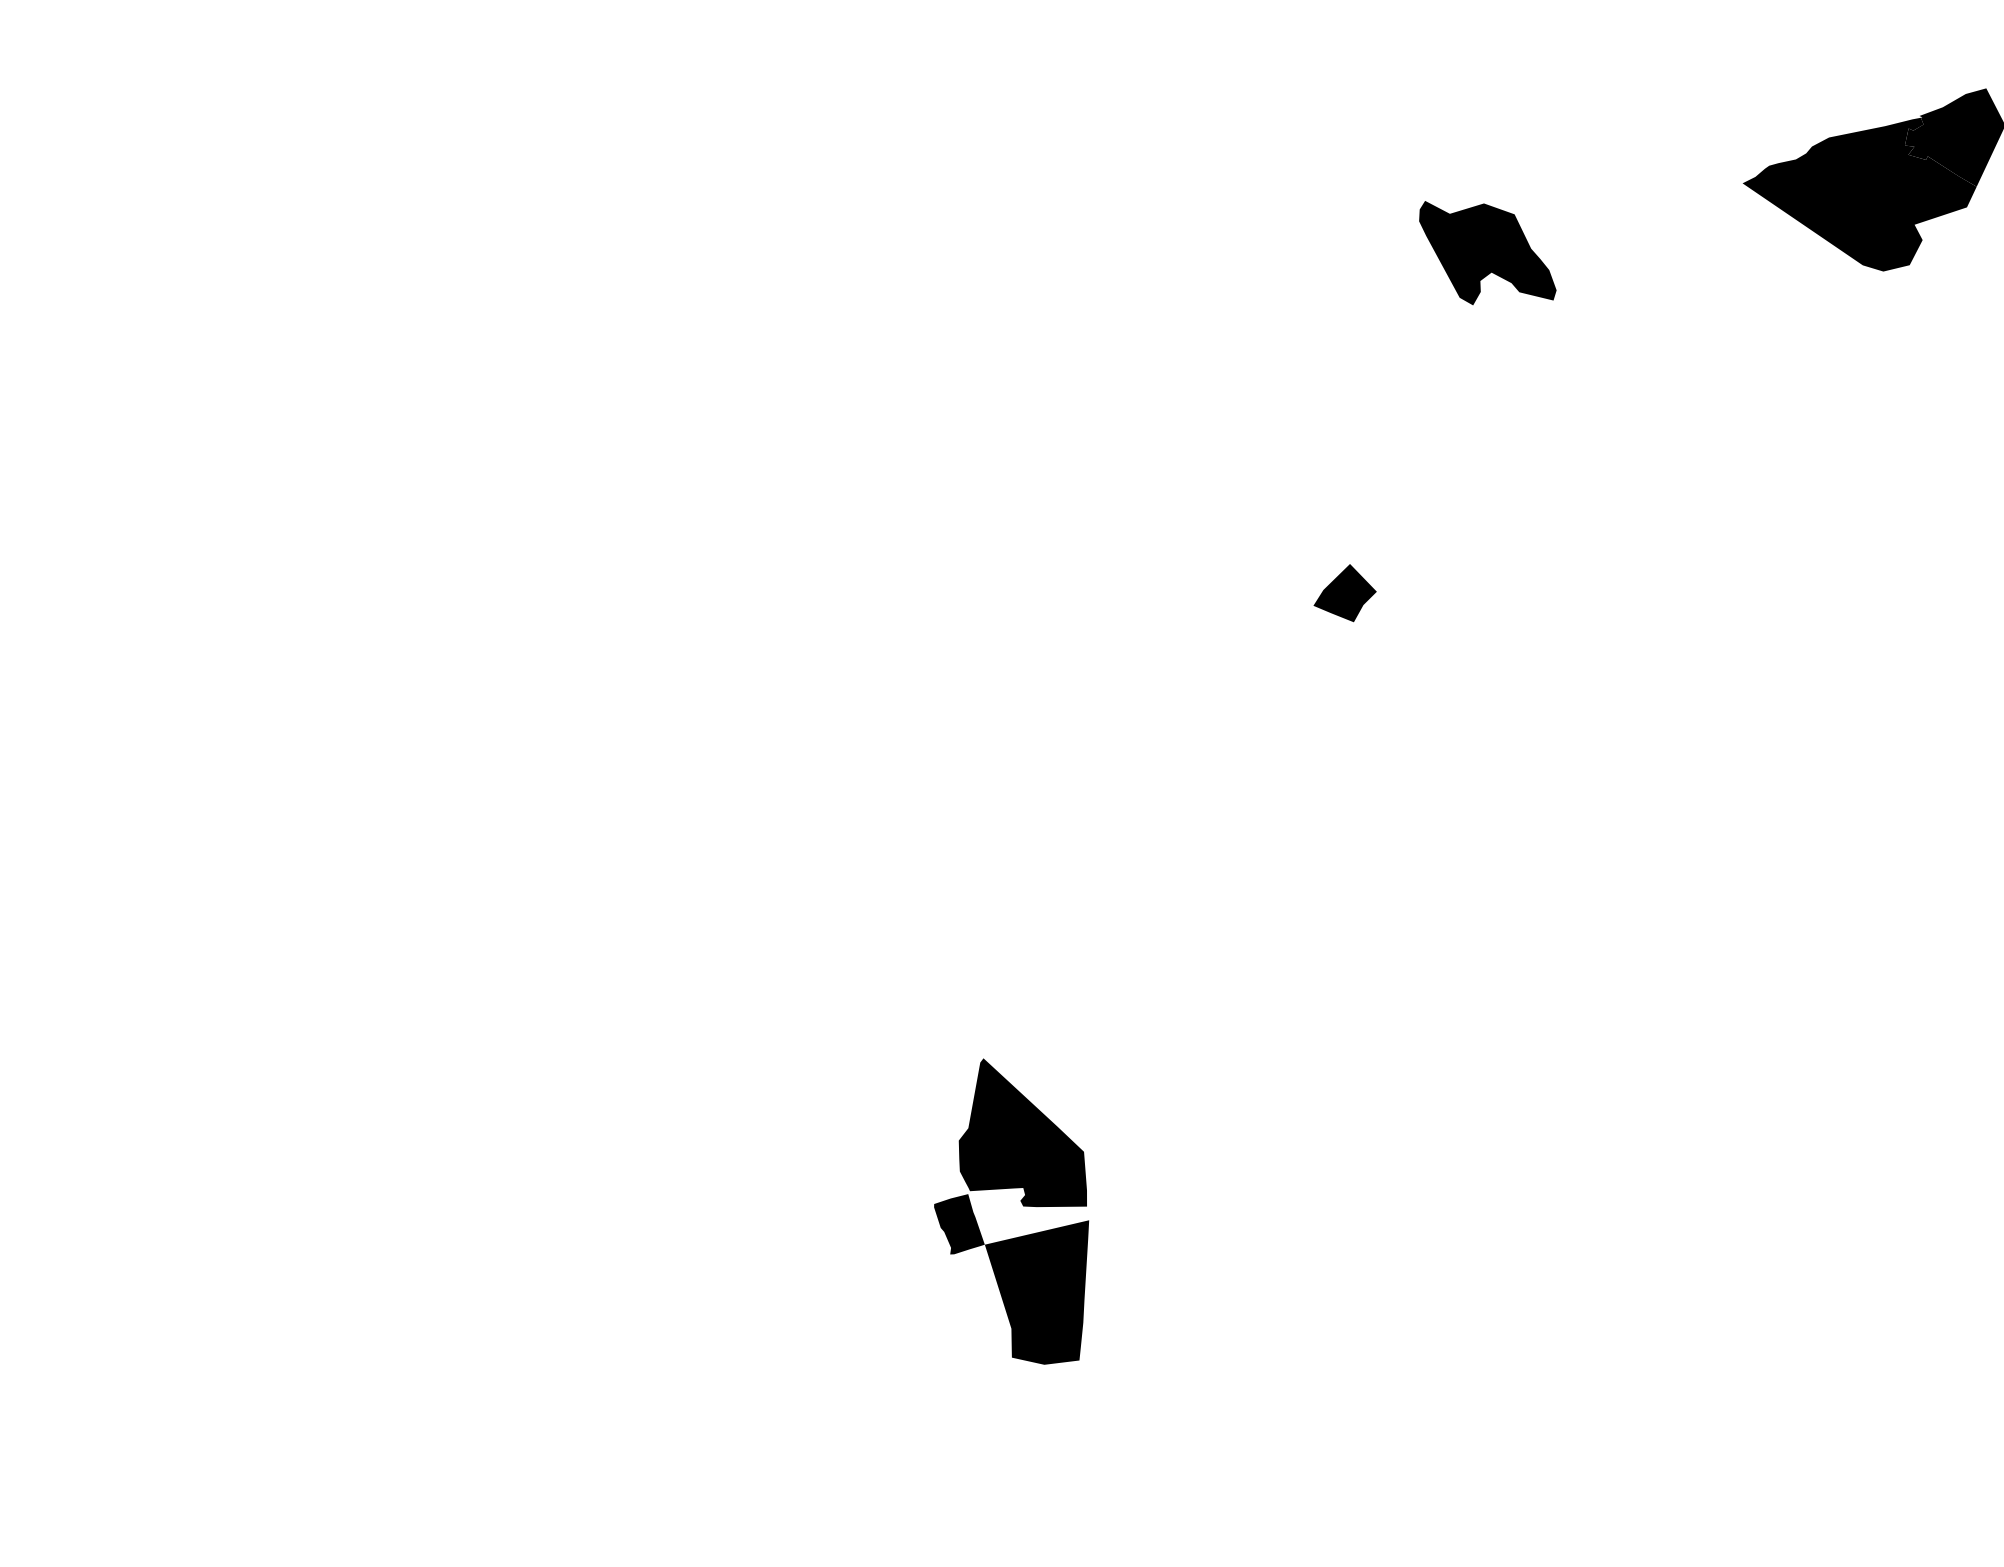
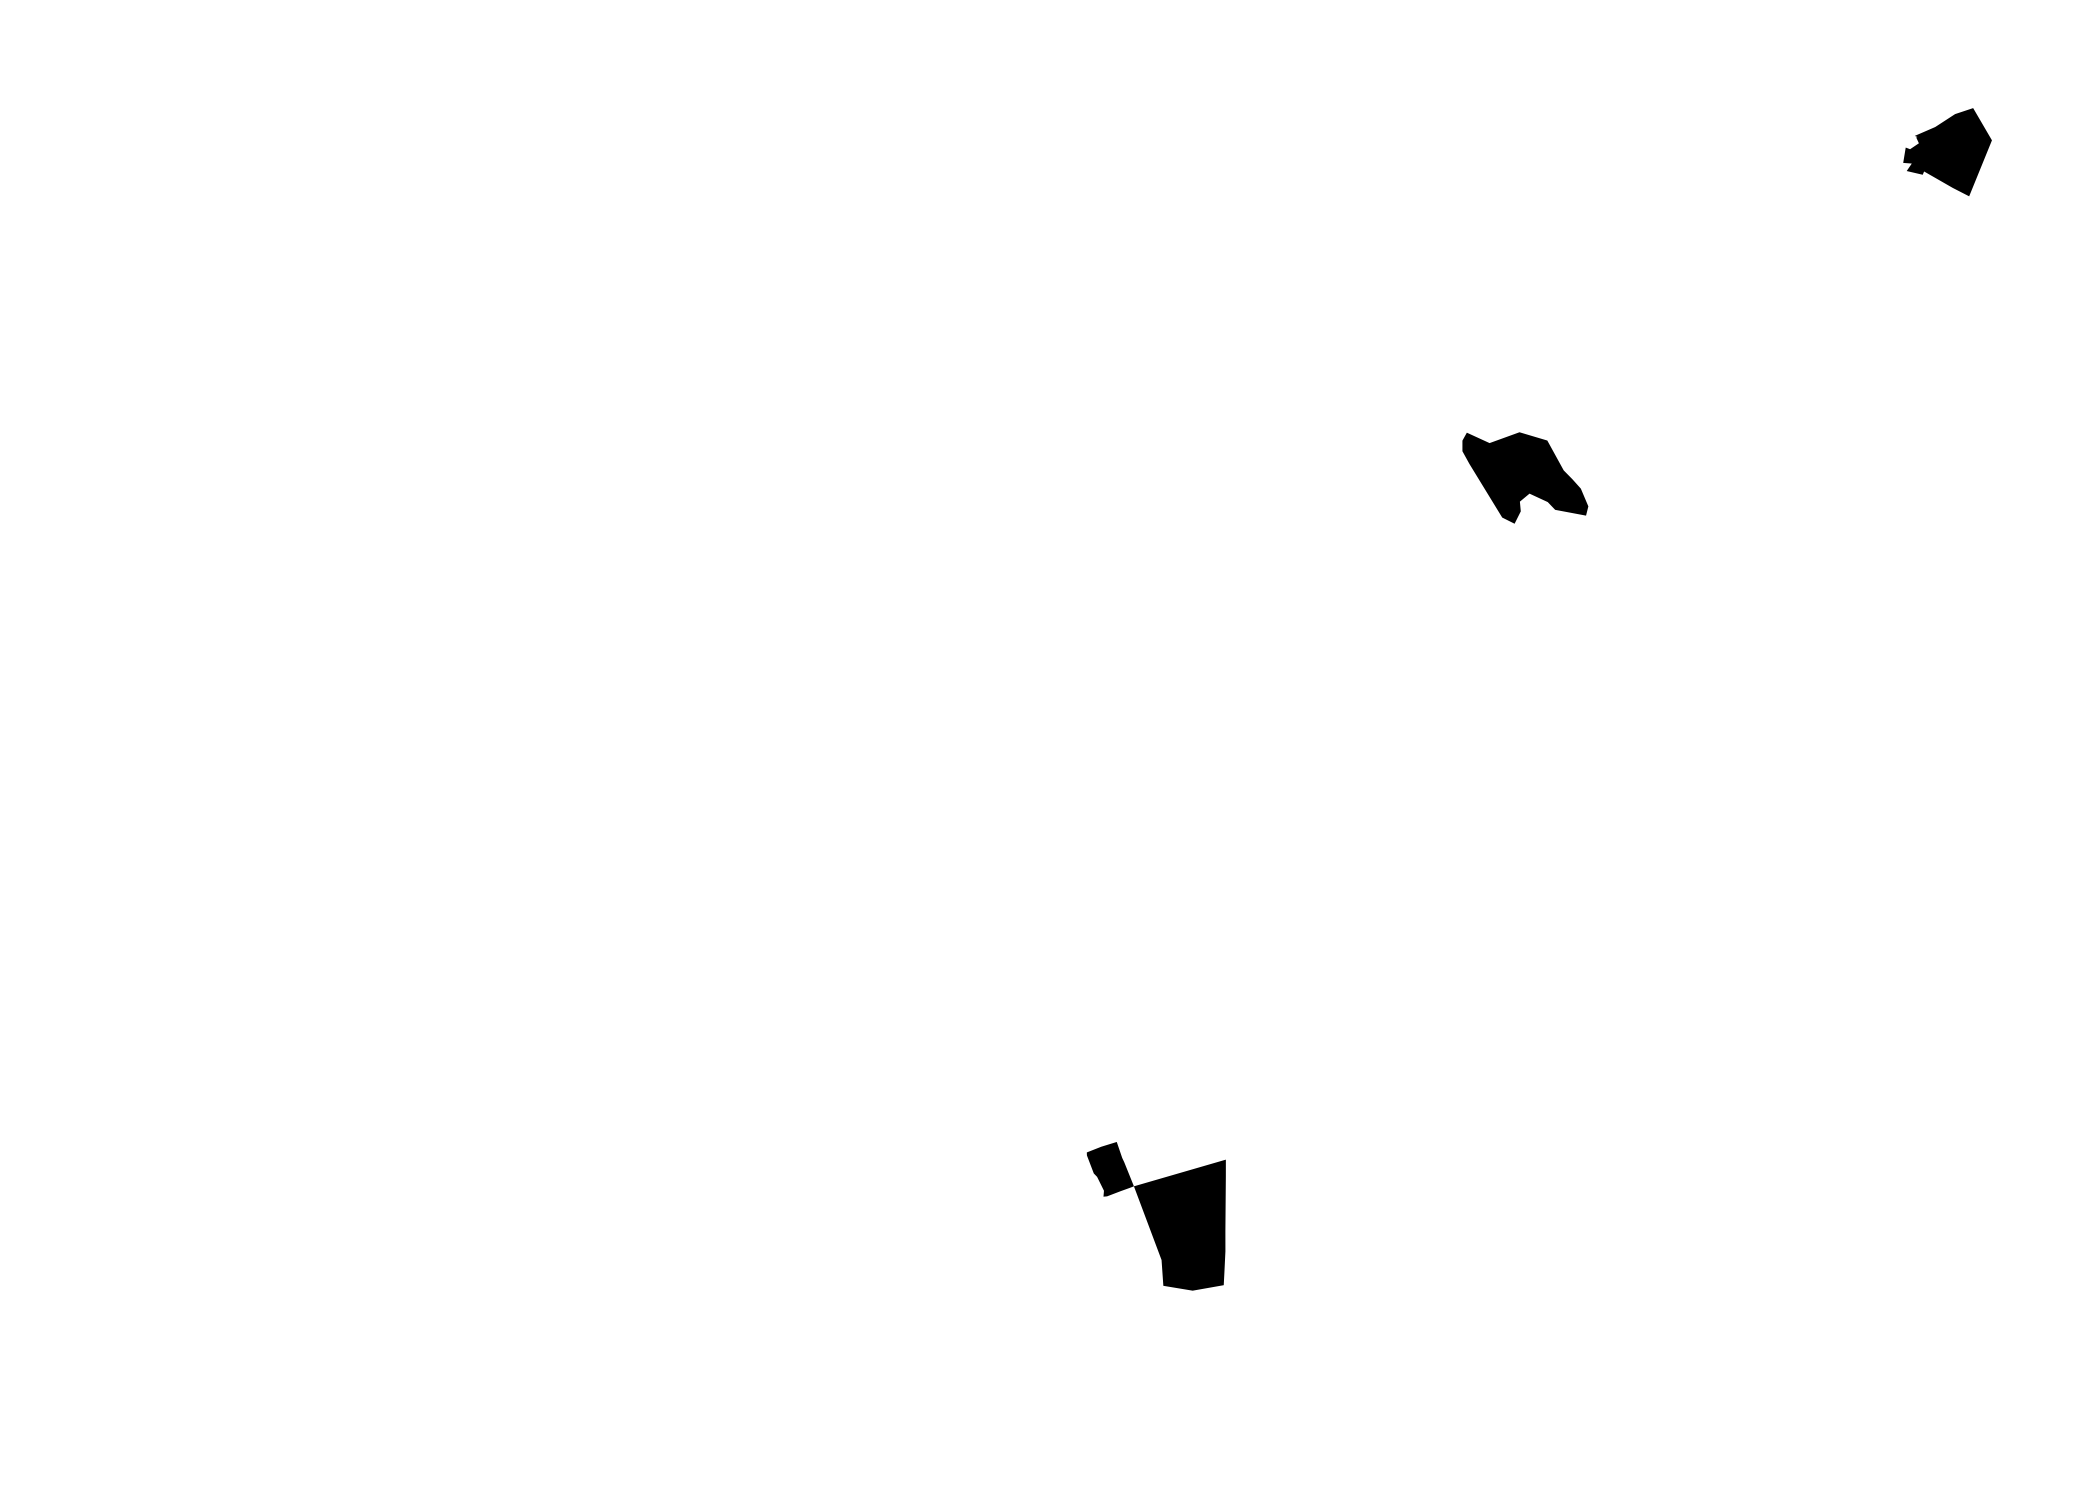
fill: (1859, 191) -> (1864, 206), removed
part: (1488, 254) -> (1525, 477), moved
part: (1344, 592) -> (1424, 587), removed
fill: (1024, 1133) -> (1164, 1085), removed

